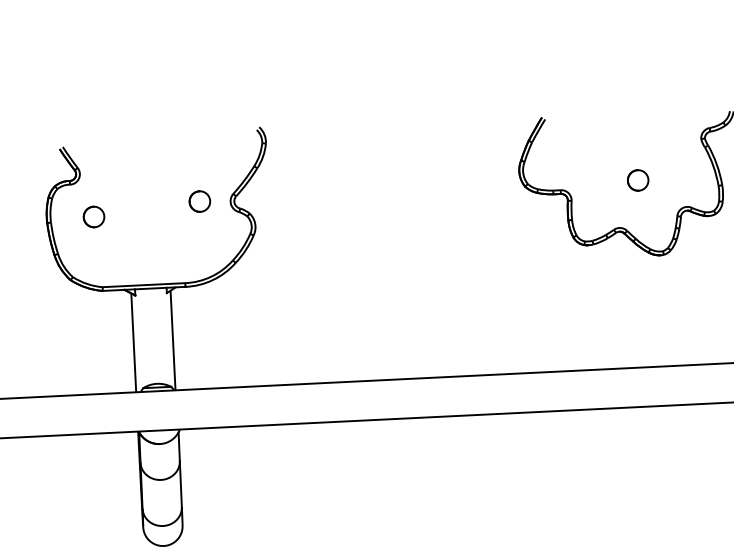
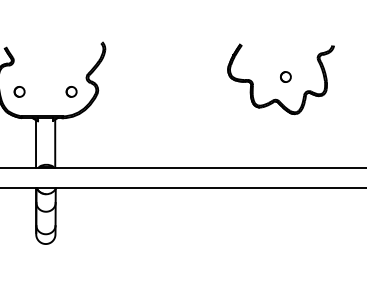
circle: (199, 200) -> (71, 91), moved
circle: (93, 216) -> (19, 91), moved

